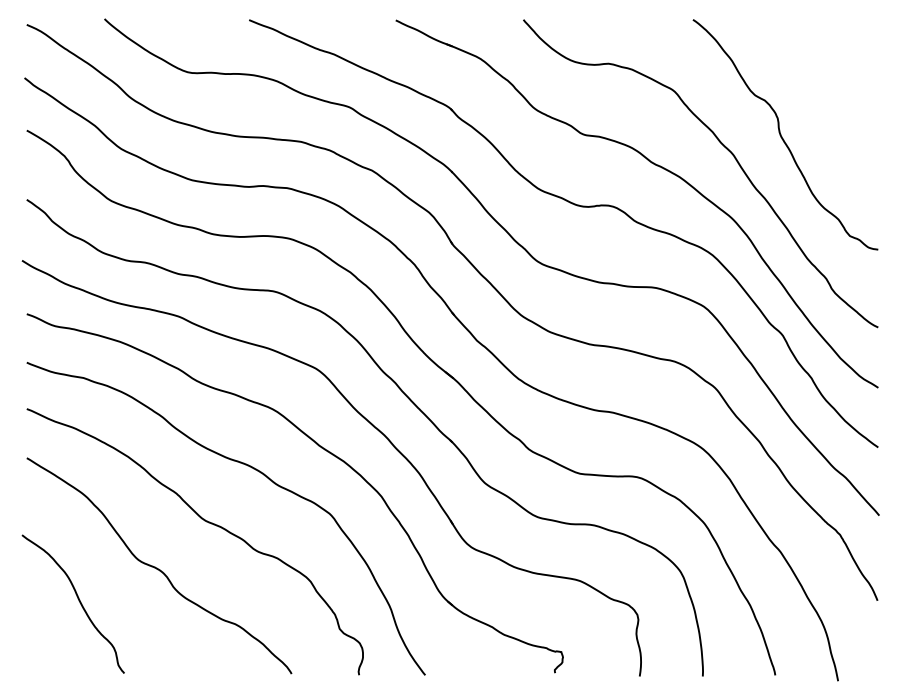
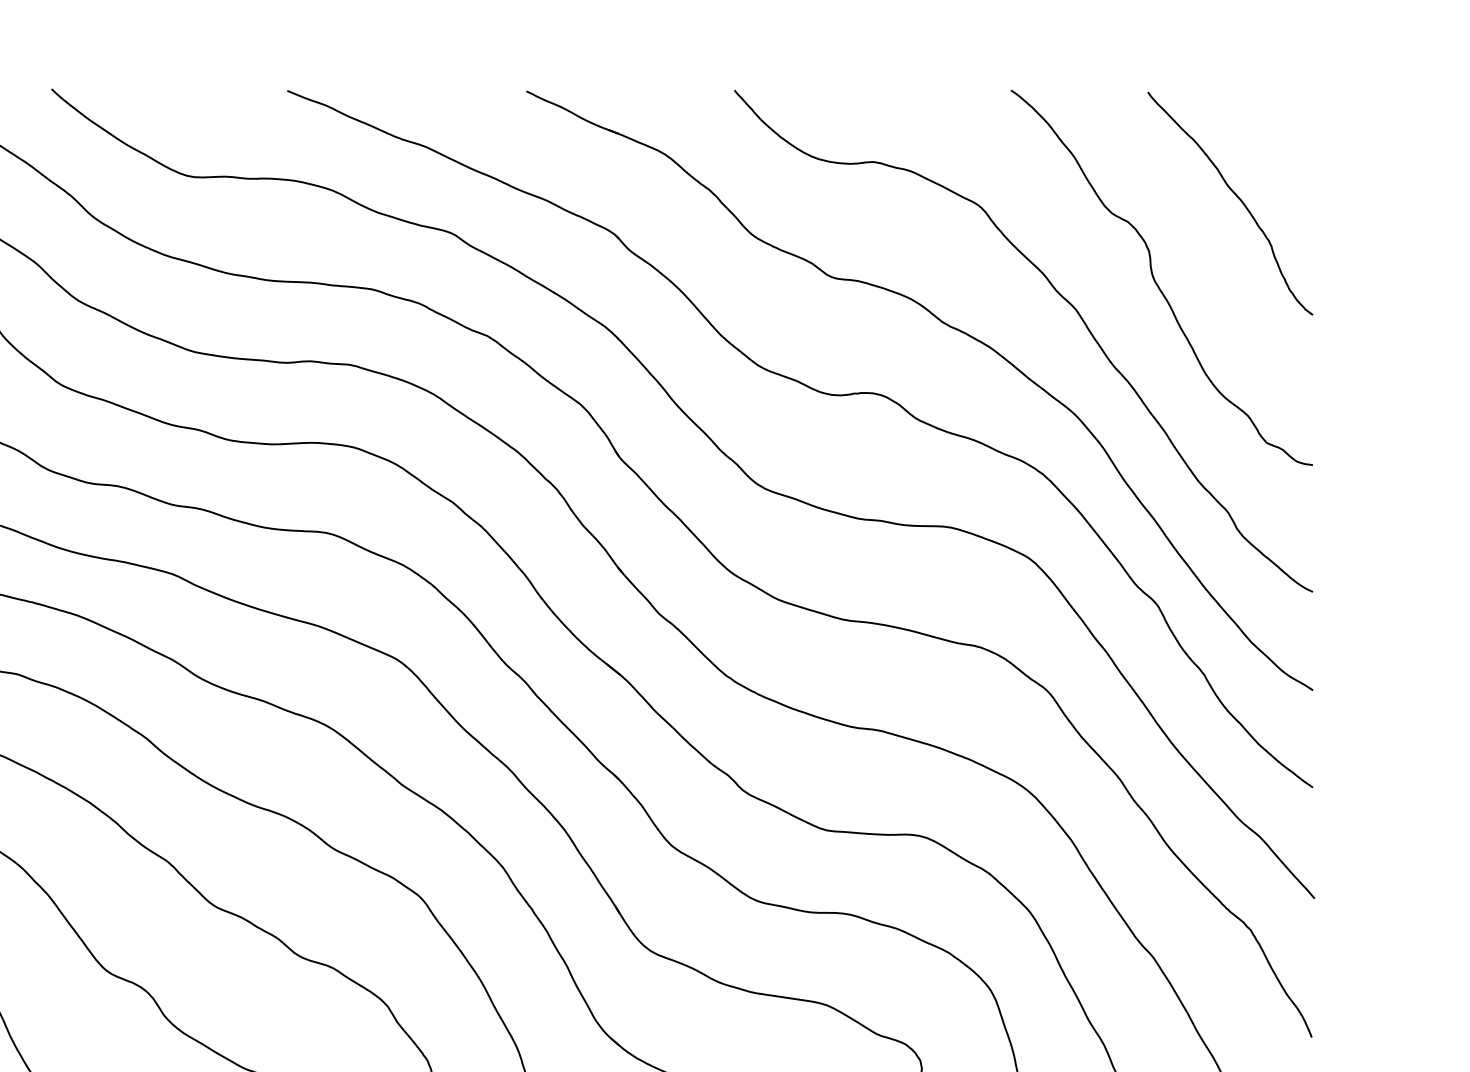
curve: (831, 85) -> (1236, 197), added

